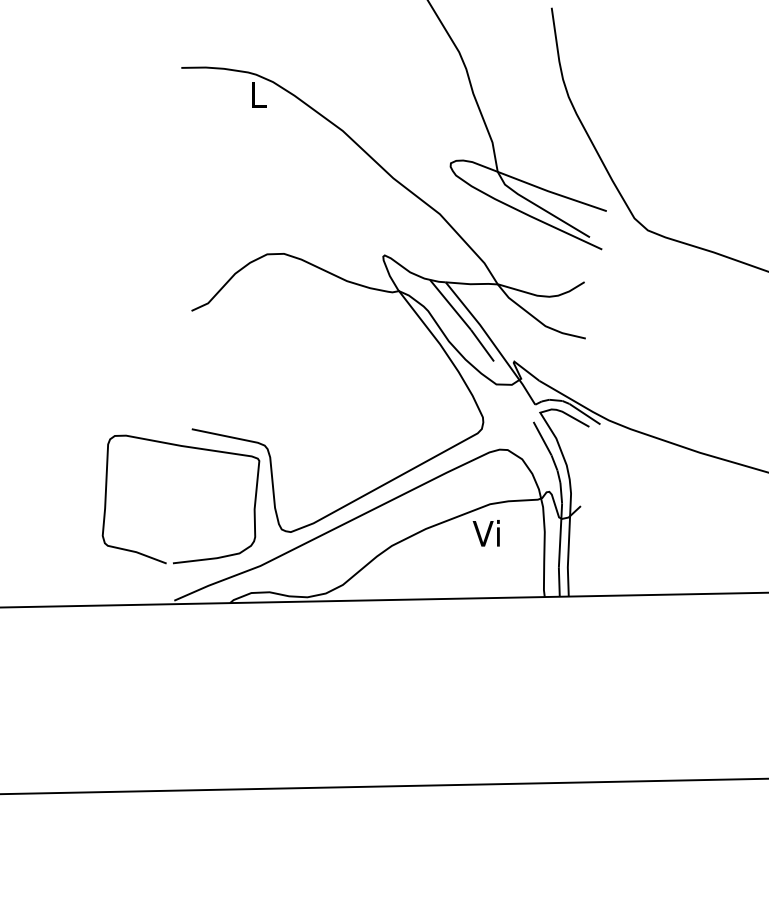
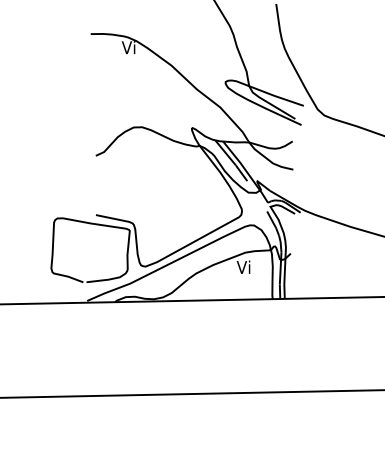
text: (256, 94) -> (128, 47), L -> Vi

